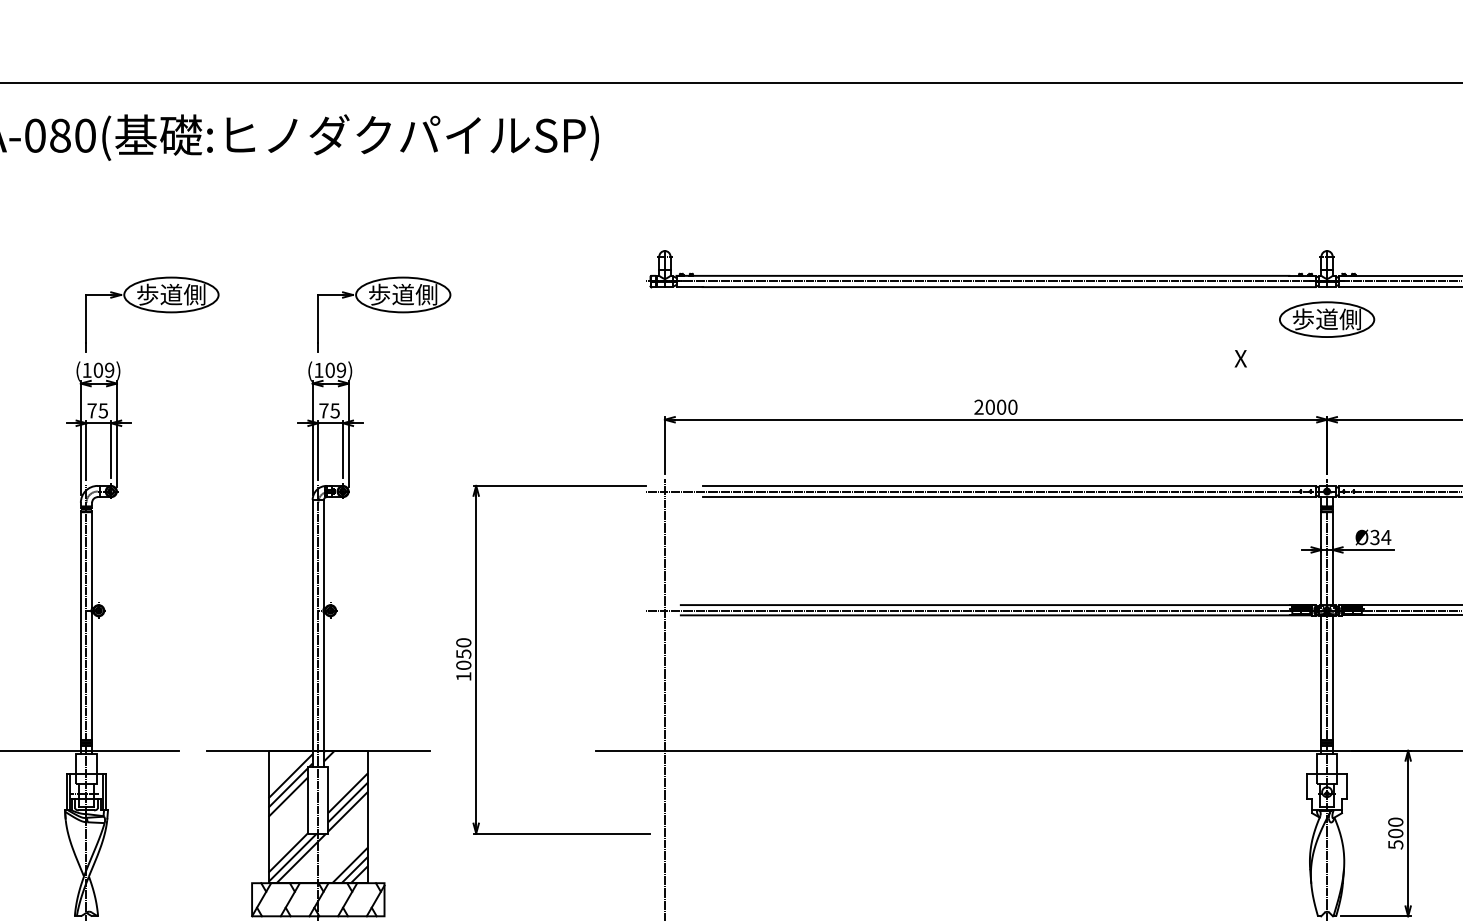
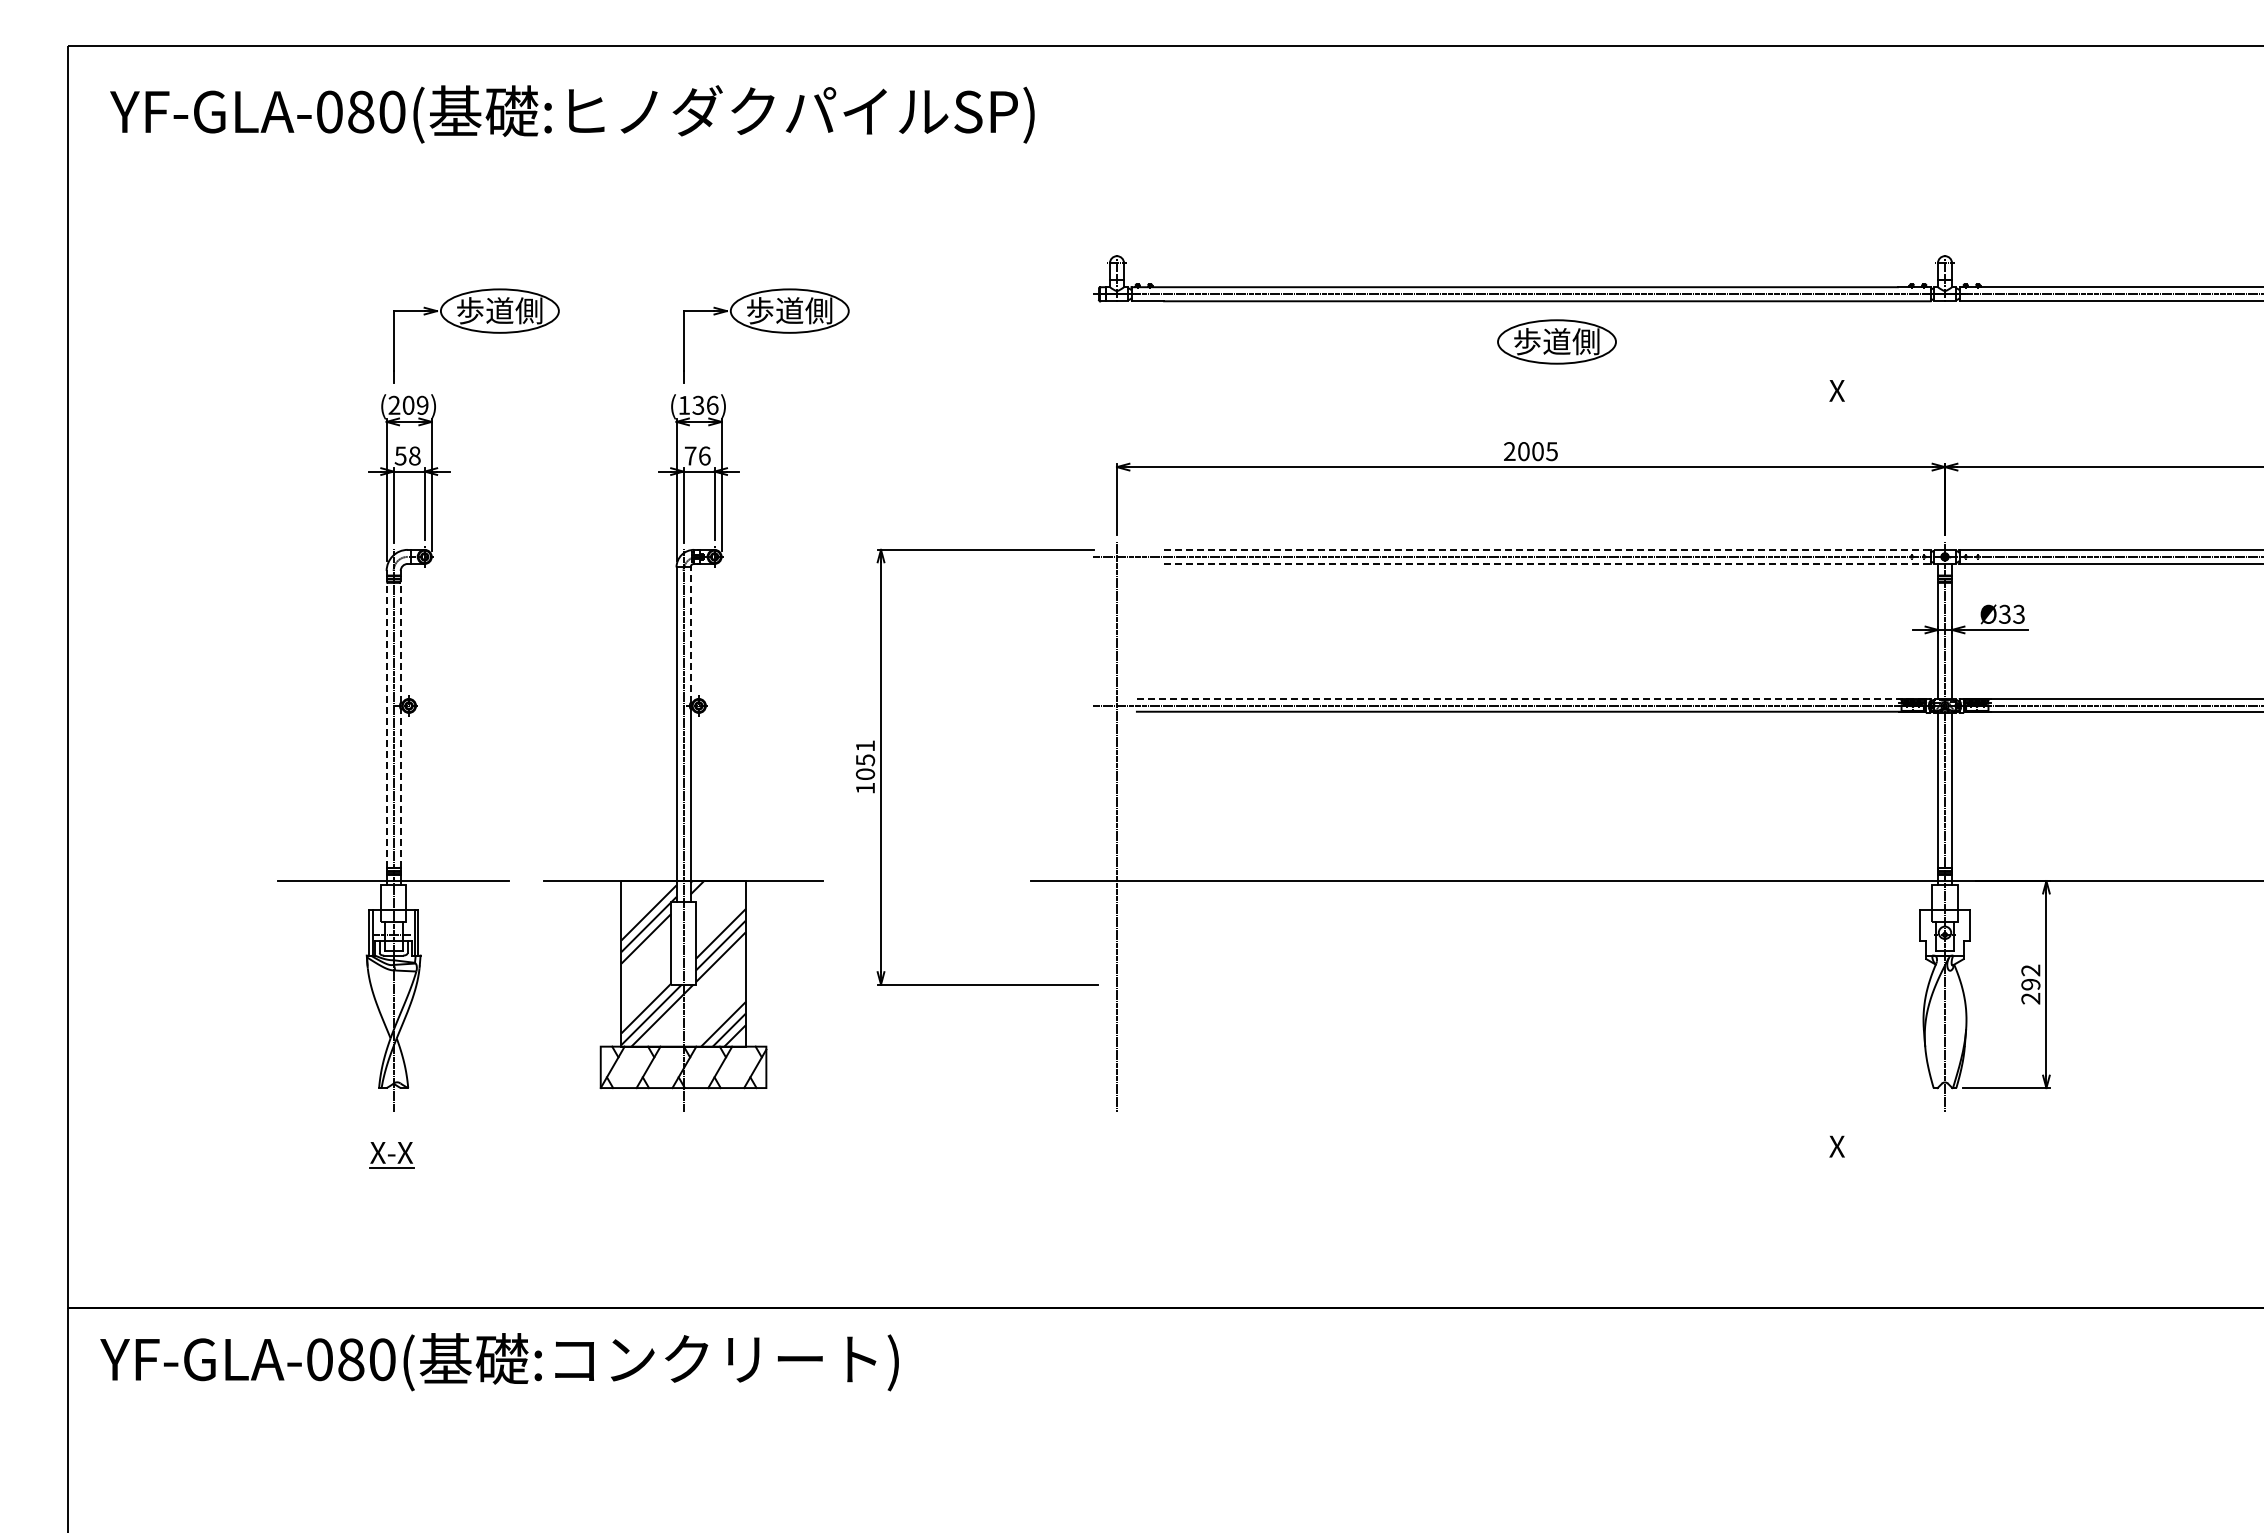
part: (1326, 319) -> (1556, 341), moved
text: (87, 369) -> (394, 404), (109) -> (209)
text: (335, 369) -> (705, 404), (109) -> (136)
text: (1012, 407) -> (1551, 451), 2000 -> 2005
text: (97, 410) -> (407, 455), 75 -> 58
text: (335, 410) -> (704, 455), 75 -> 76
line: (1009, 485) -> (1547, 549), solid -> dashed
line: (1009, 496) -> (1547, 563), solid -> dashed
text: (1385, 536) -> (2018, 613), Ø34 -> Ø33
line: (323, 554) -> (690, 635), solid -> dashed
line: (91, 559) -> (400, 642), solid -> dashed
line: (998, 604) -> (1533, 698), solid -> dashed
line: (80, 625) -> (386, 724), solid -> dashed
text: (463, 642) -> (865, 745), 1050 -> 1051
line: (91, 675) -> (400, 787), solid -> dashed
text: (1395, 833) -> (2030, 984), 500 -> 292

